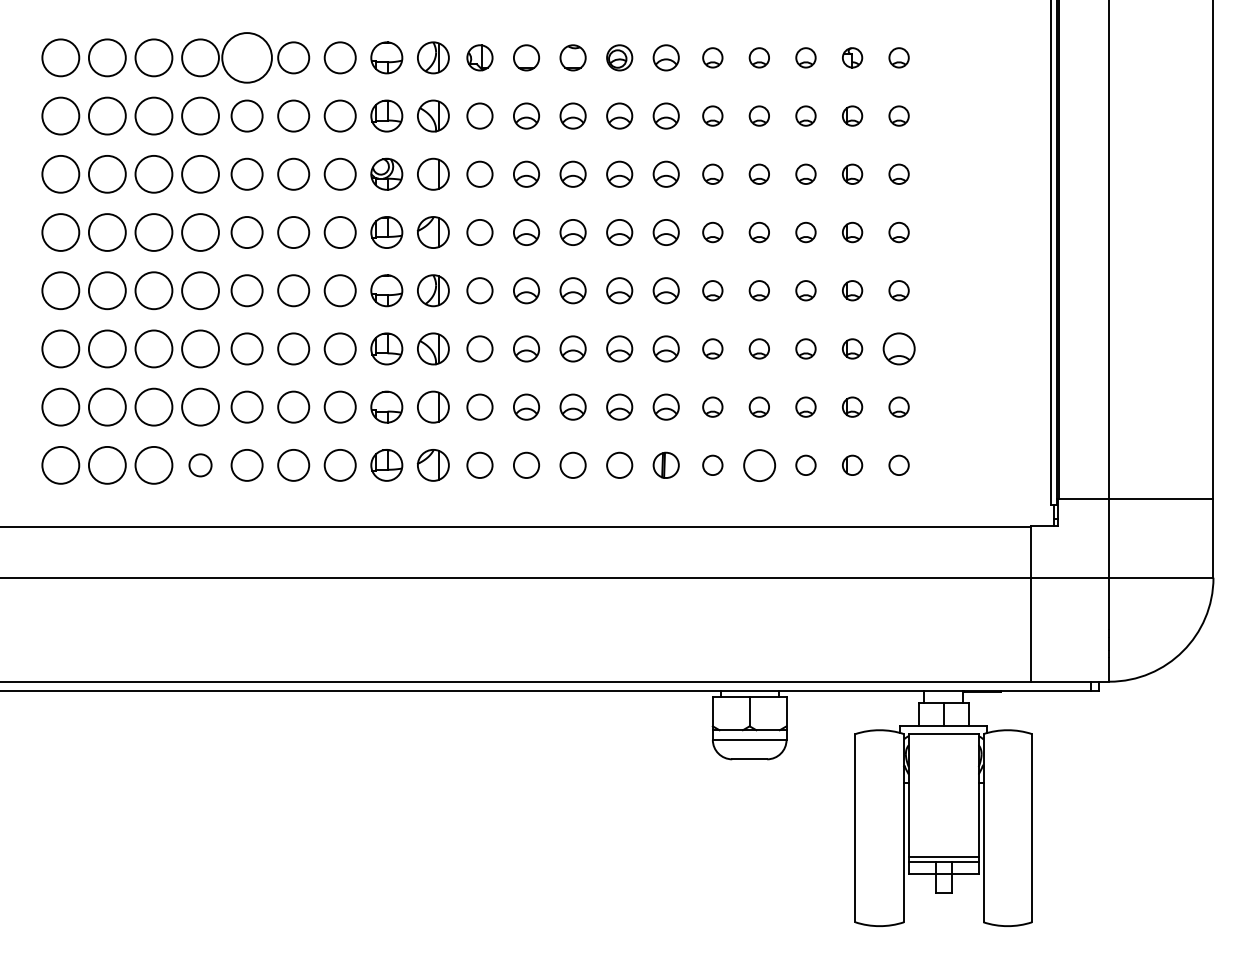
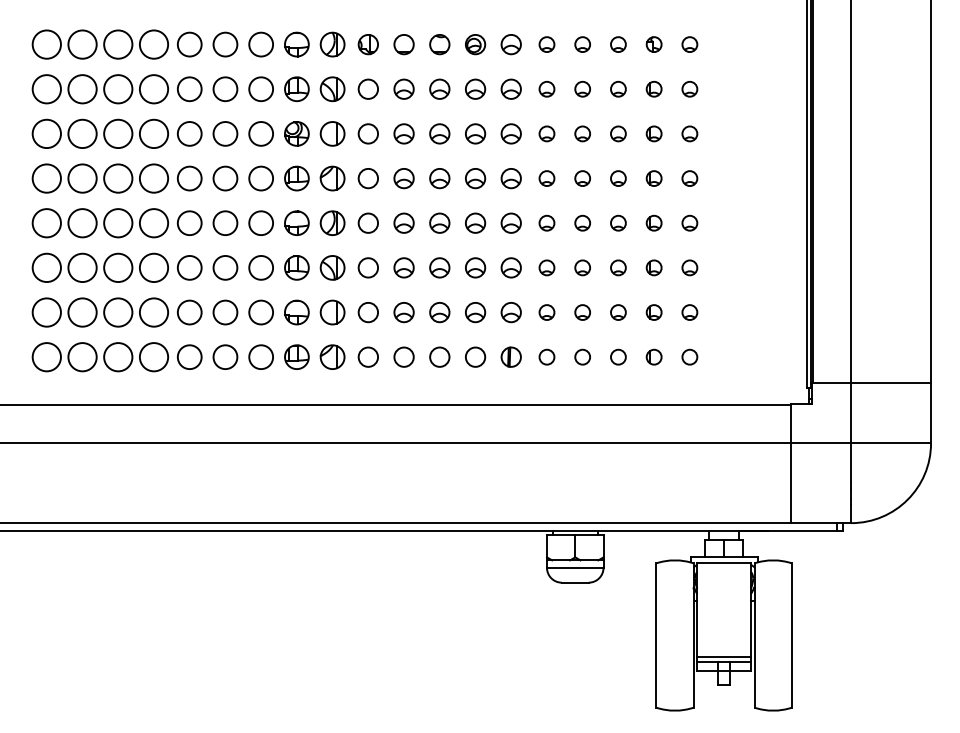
circle: (246, 57) -> (189, 44), size x0.62
part: (898, 348) -> (689, 267), size x0.62
circle: (200, 464) -> (153, 356), size x1.67
circle: (758, 464) -> (582, 356), size x0.62

